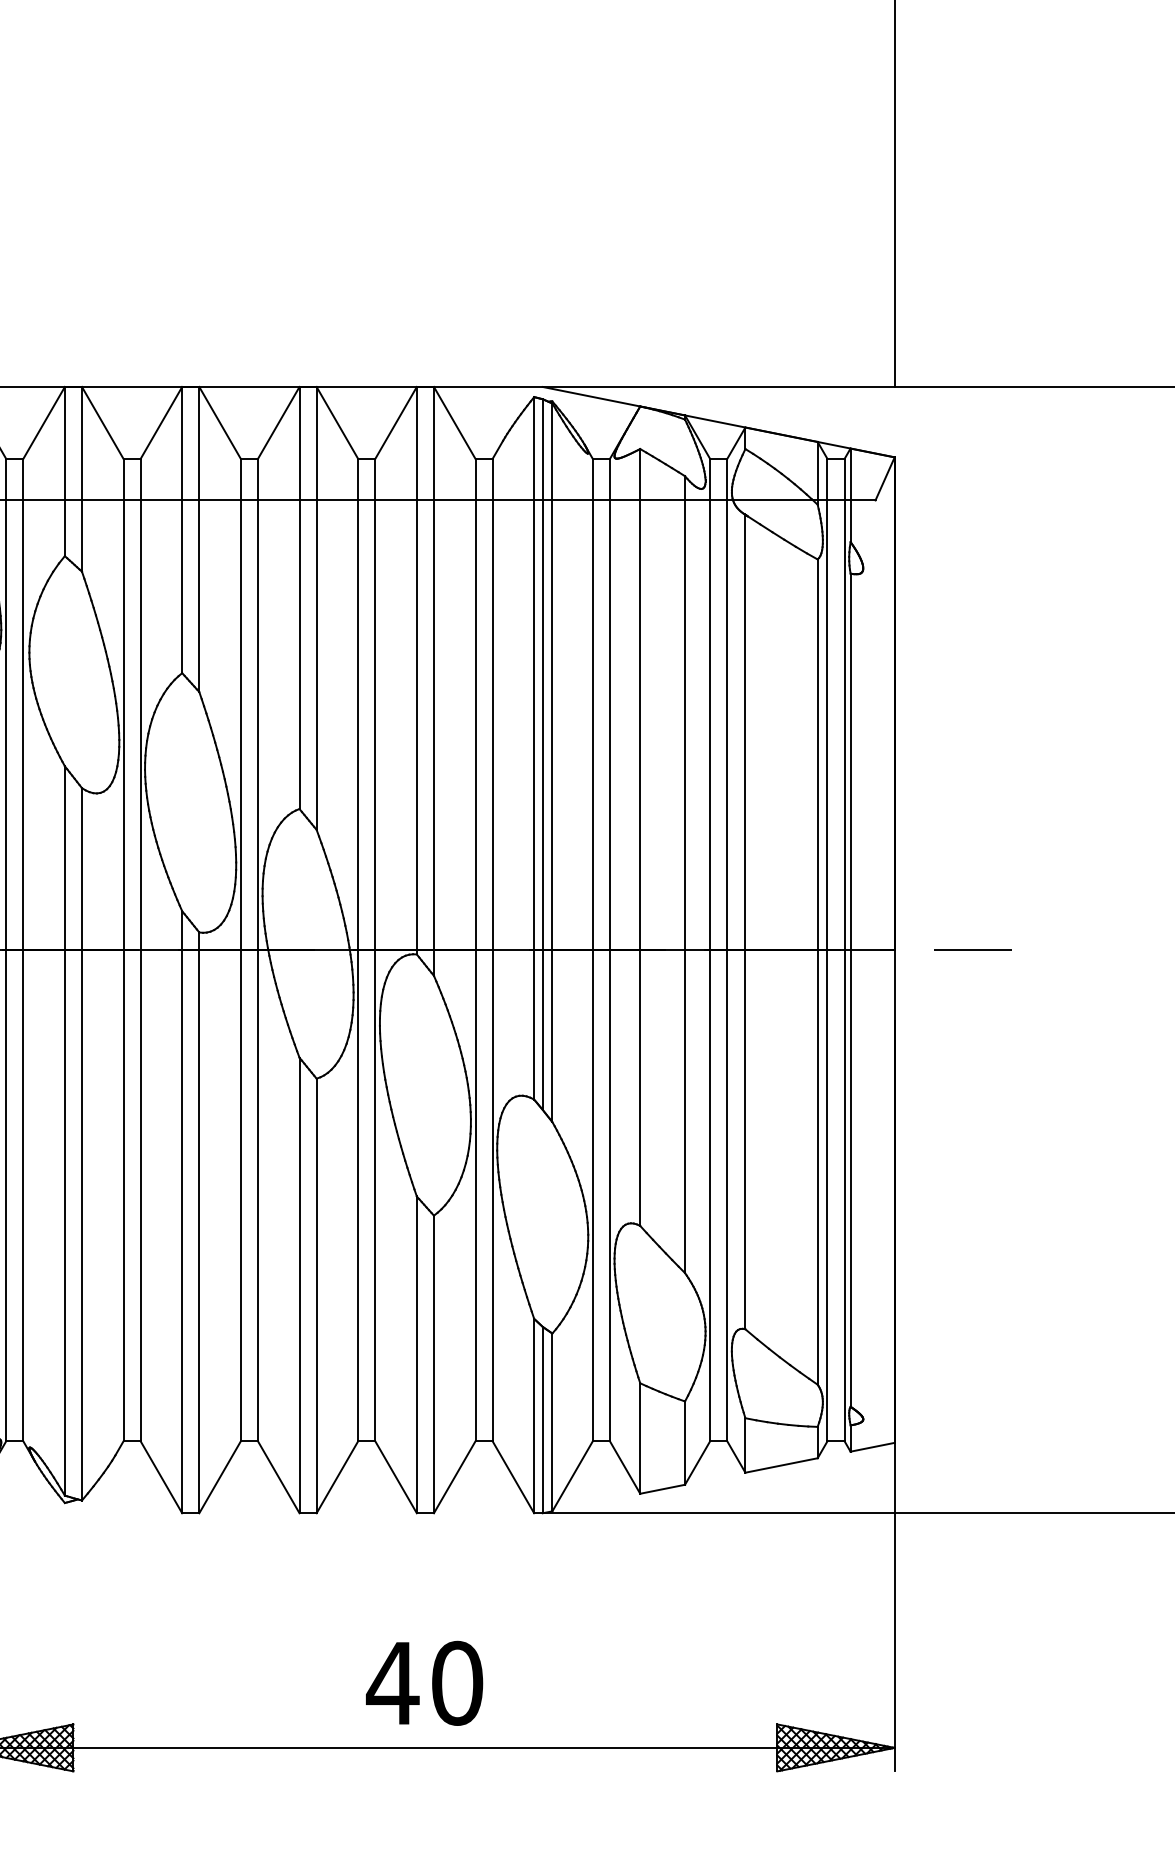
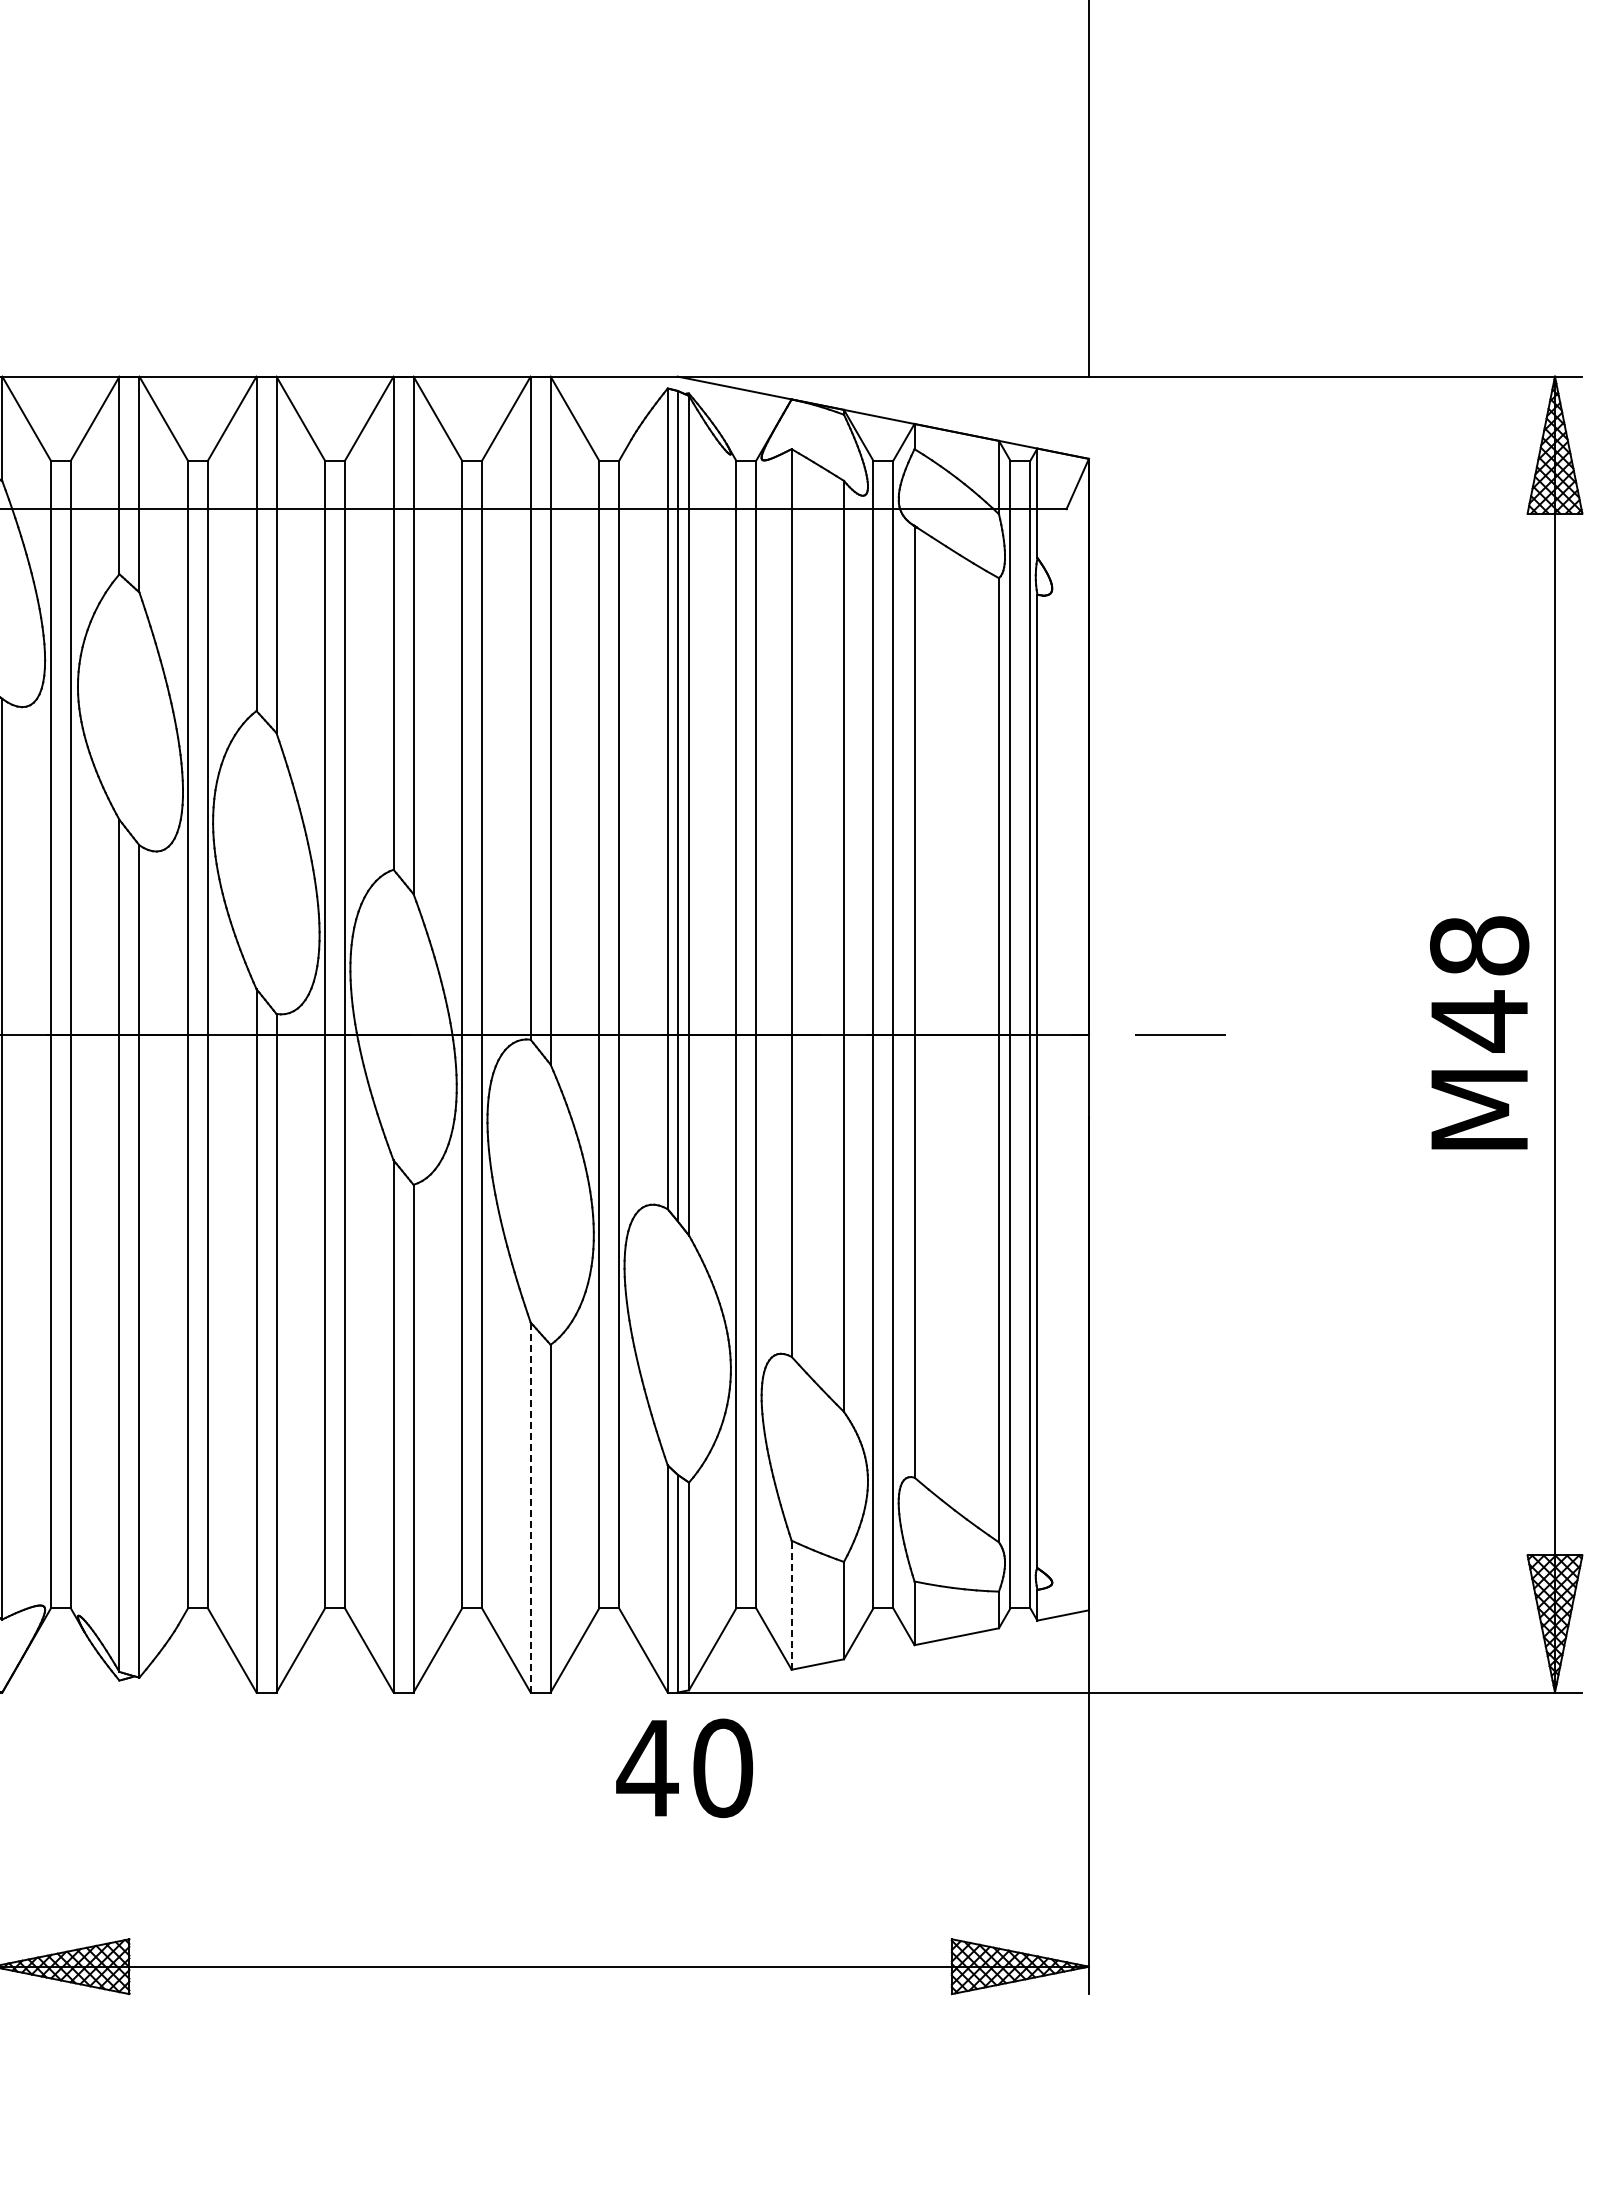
line: (416, 1354) -> (530, 1507), solid -> dashed
line: (640, 1438) -> (791, 1605), solid -> dashed
text: (424, 1683) -> (684, 1768), moved

